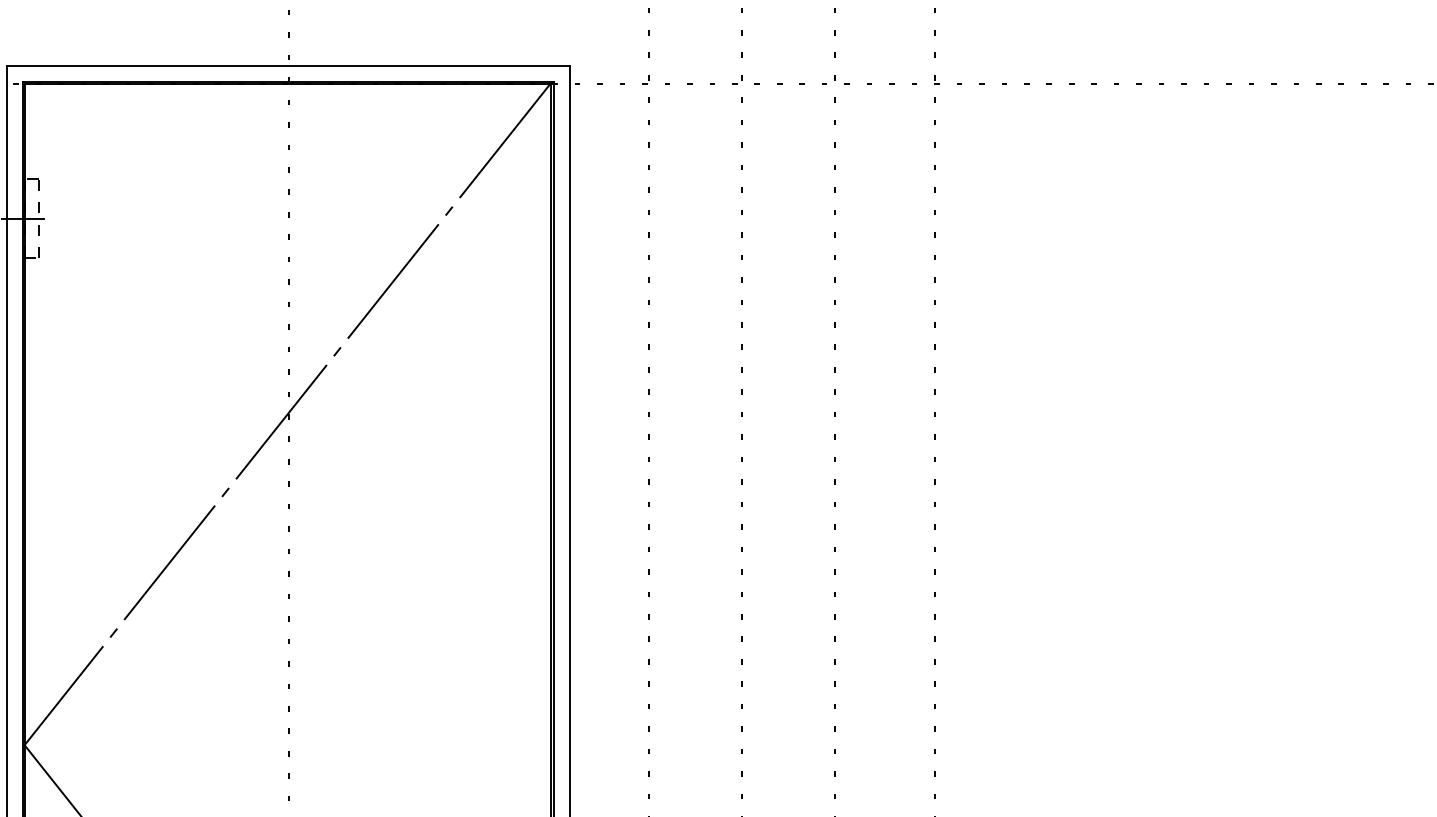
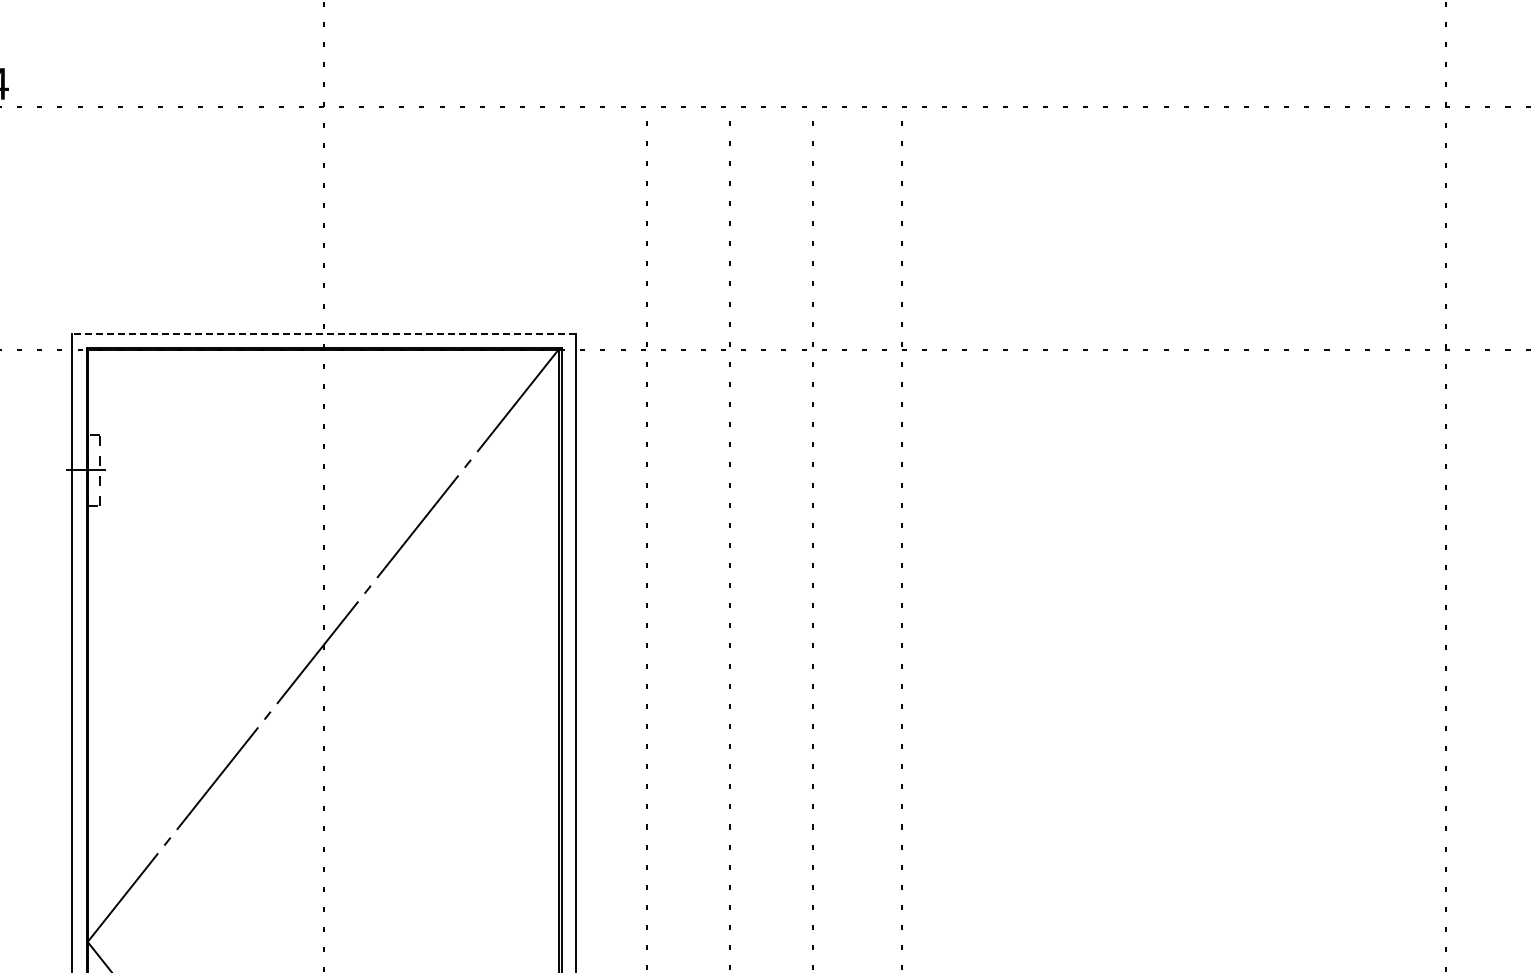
line: (289, 65) -> (324, 333), solid -> dashed

